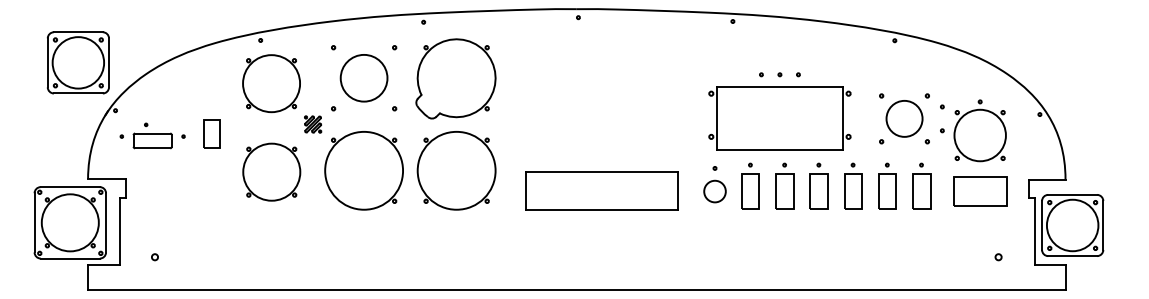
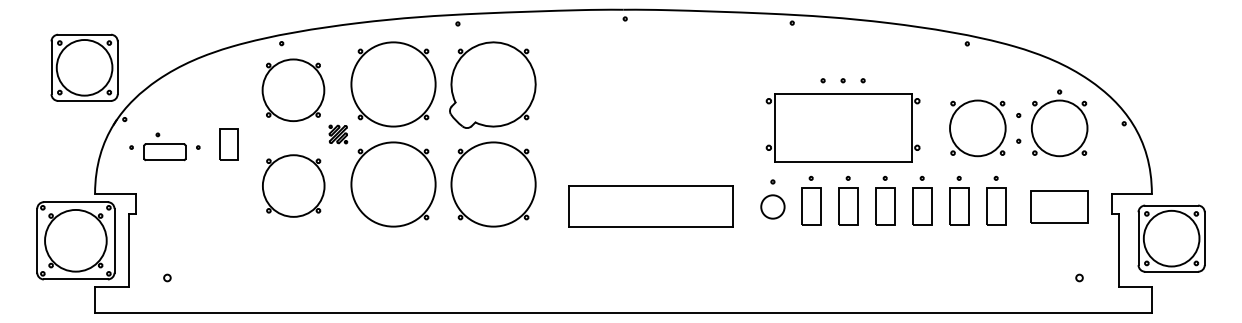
circle: (364, 78) -> (393, 84), size x1.67
circle: (904, 118) -> (977, 128), size x1.43
part: (980, 131) -> (1059, 123), moved
part: (1072, 225) -> (1171, 238), moved

